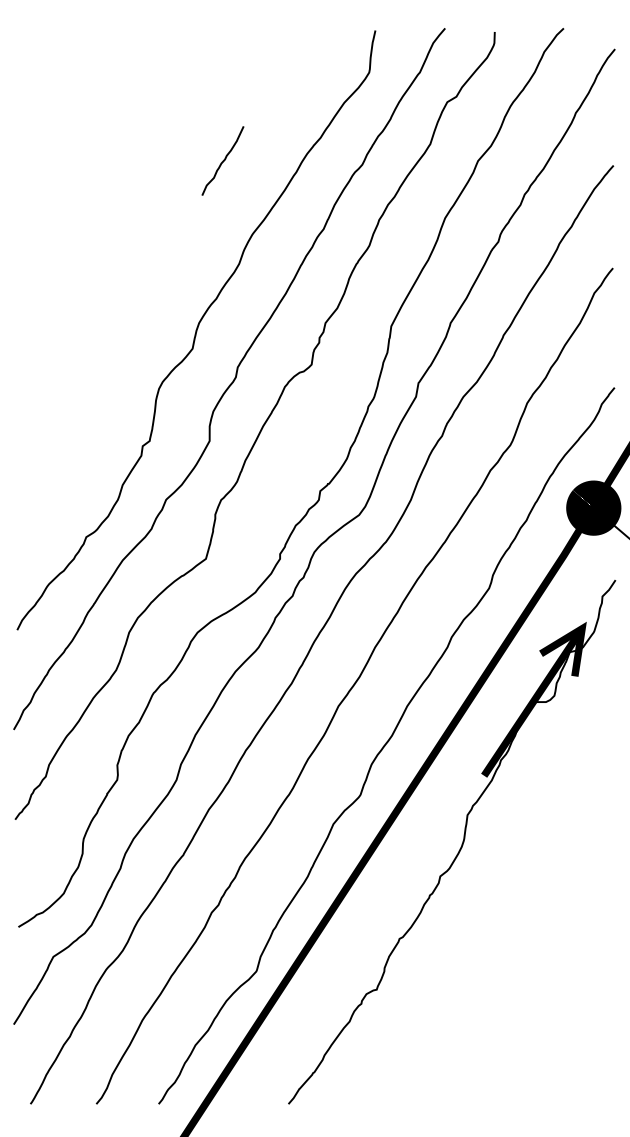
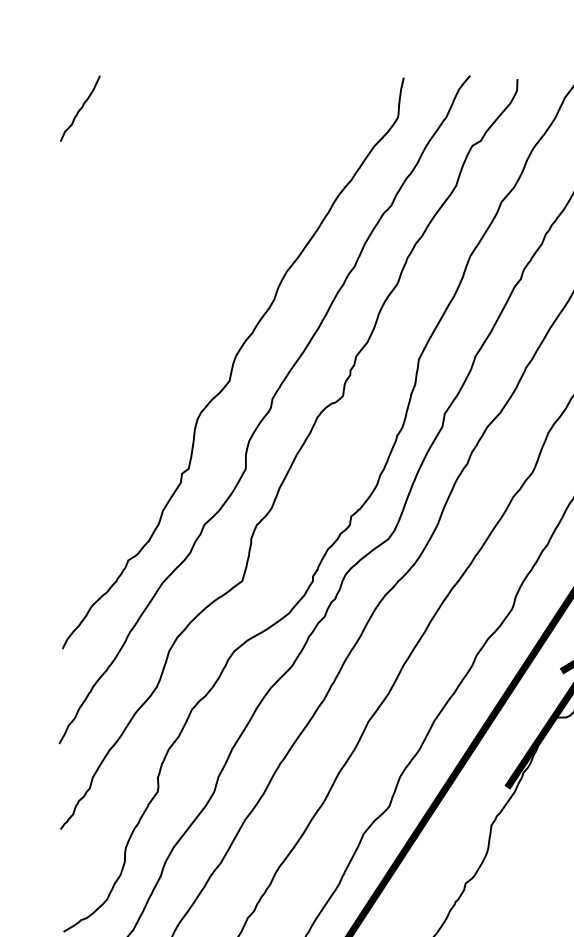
curve: (222, 160) -> (79, 108), moved

